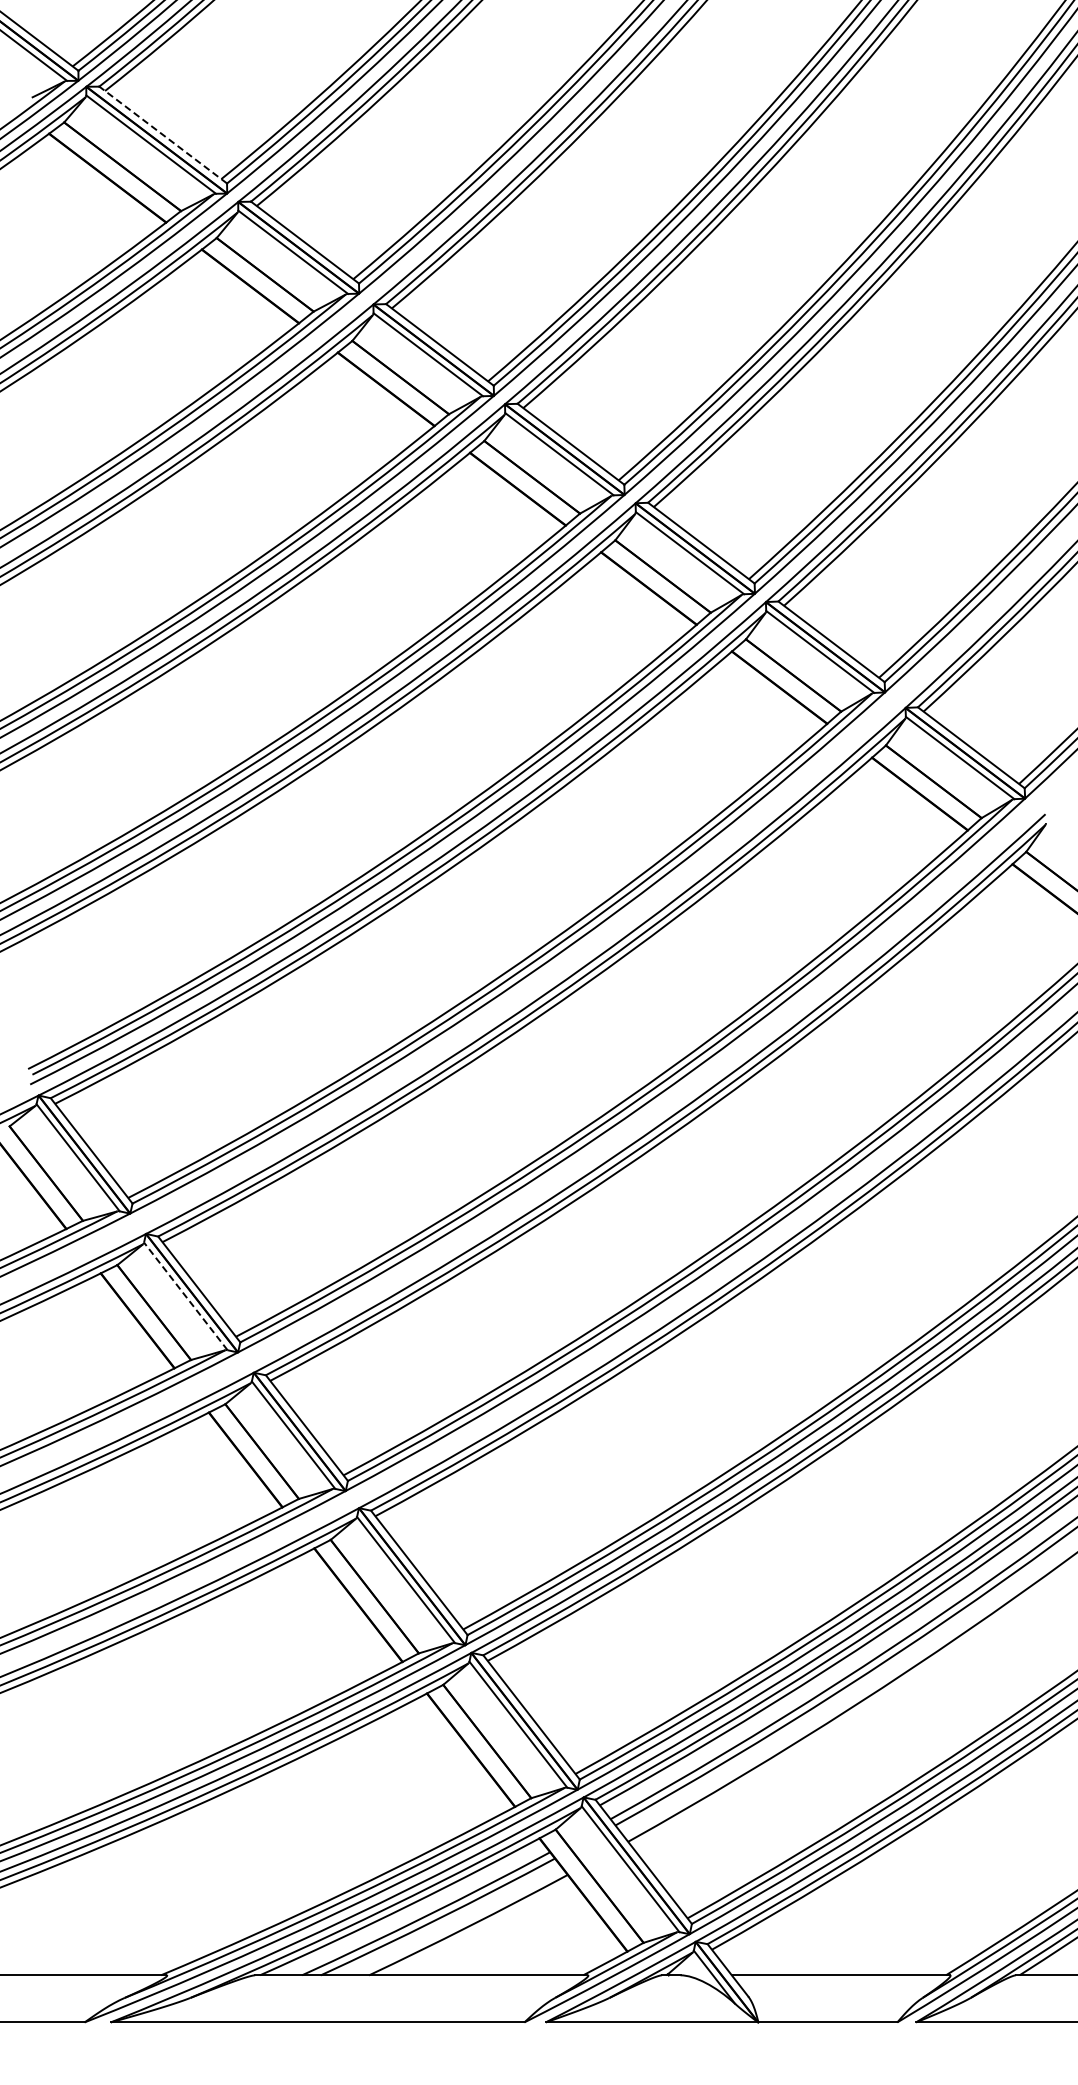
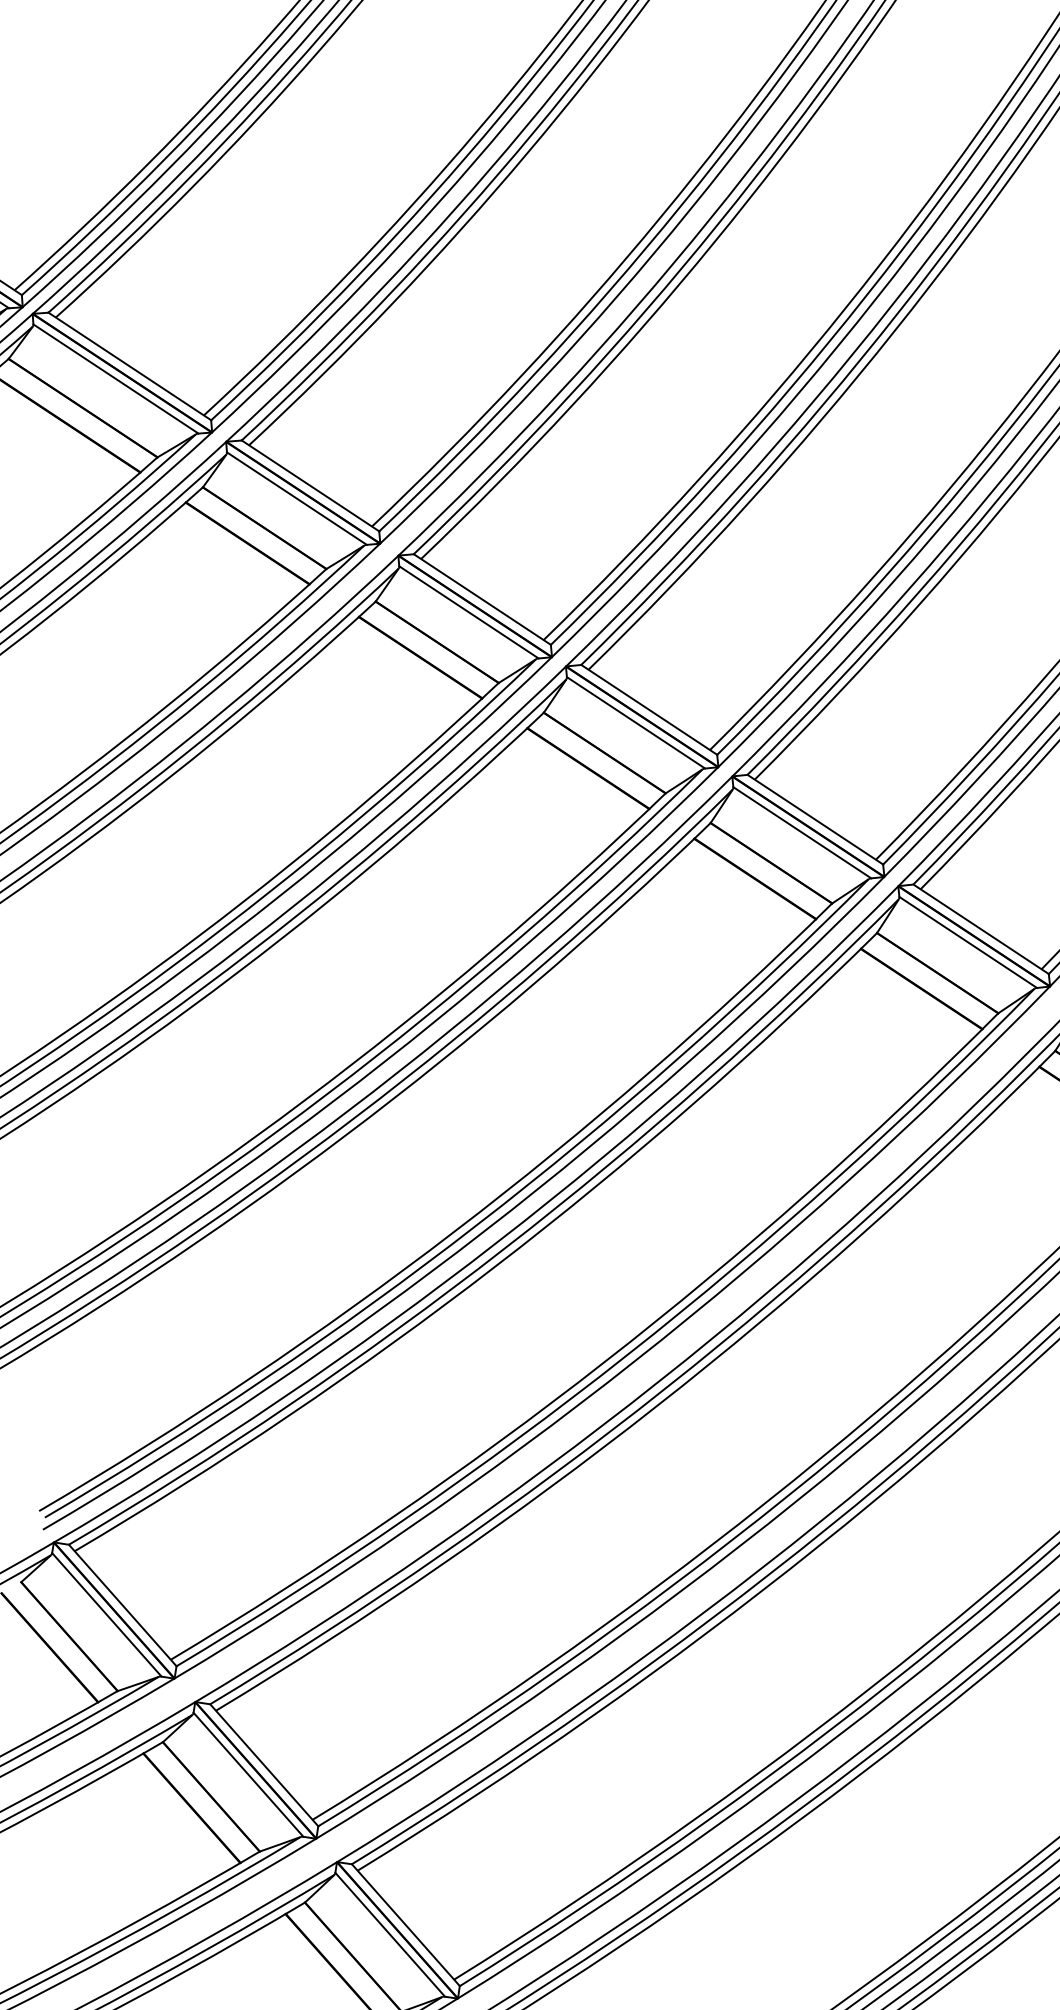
line: (162, 134) -> (128, 365), dashed -> solid
line: (185, 1296) -> (248, 1774), dashed -> solid

